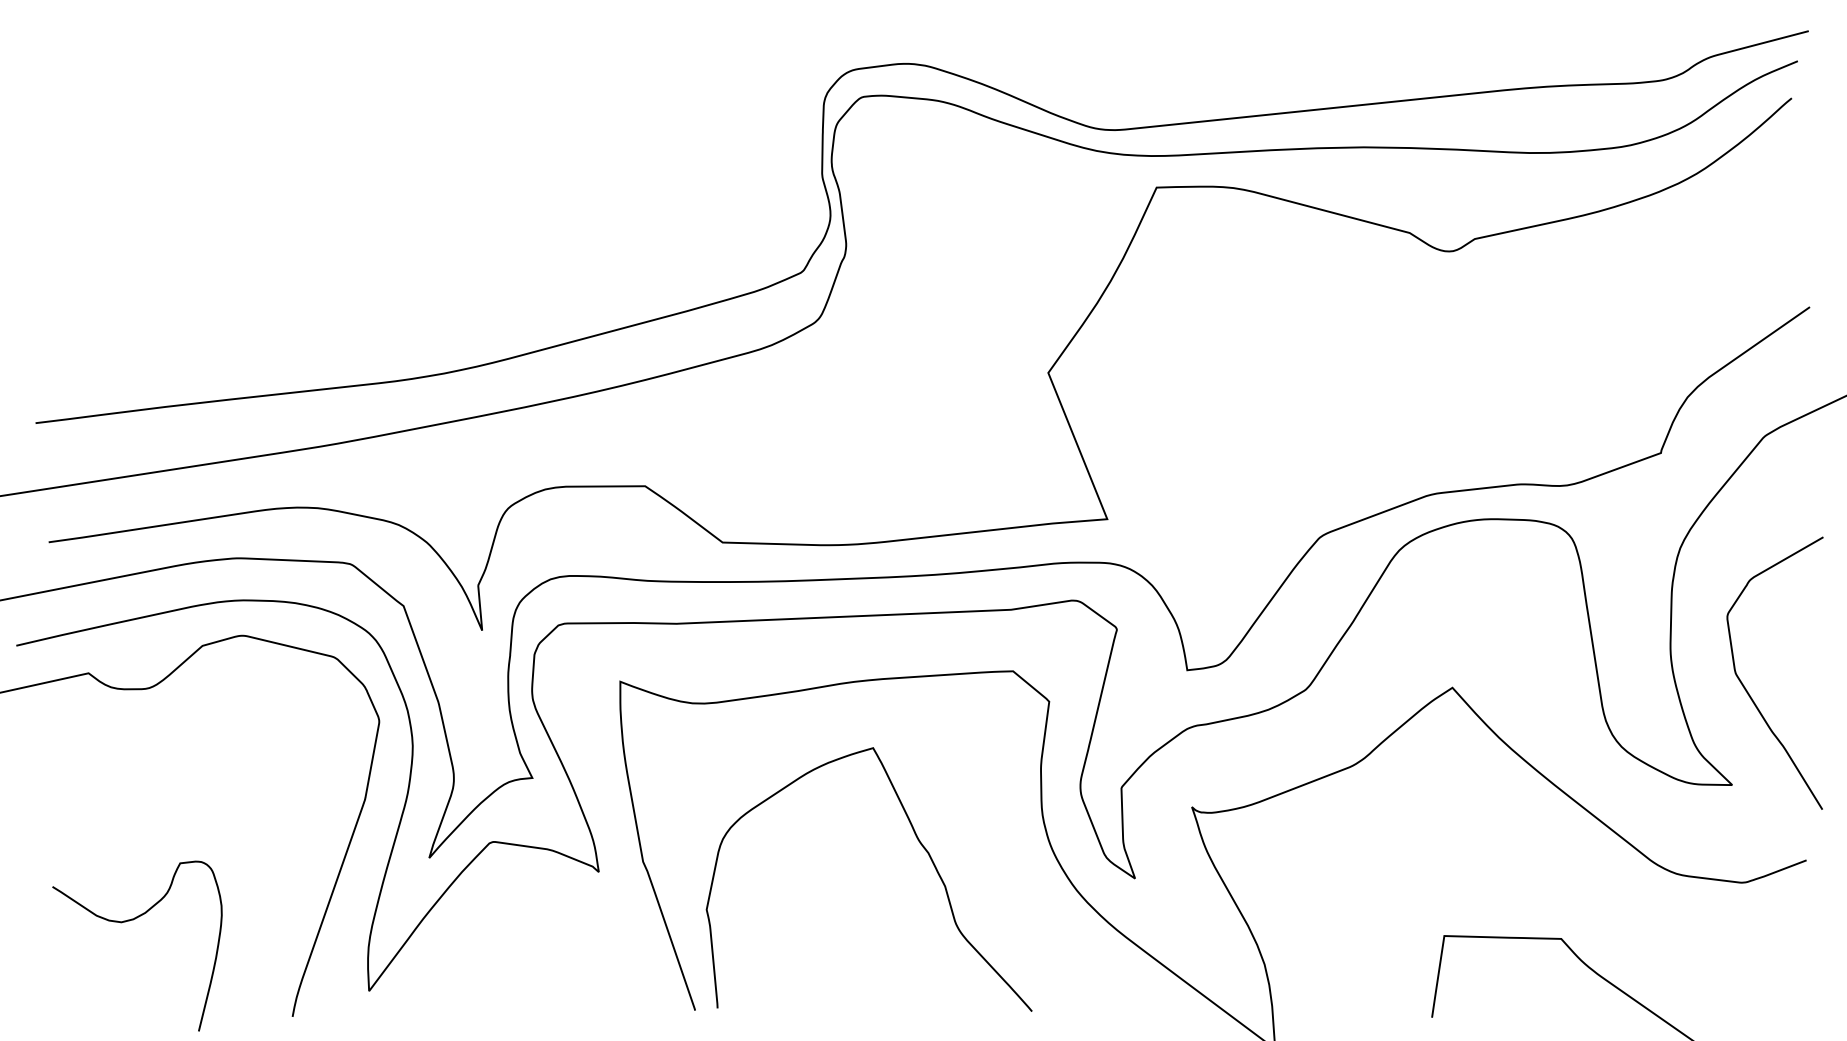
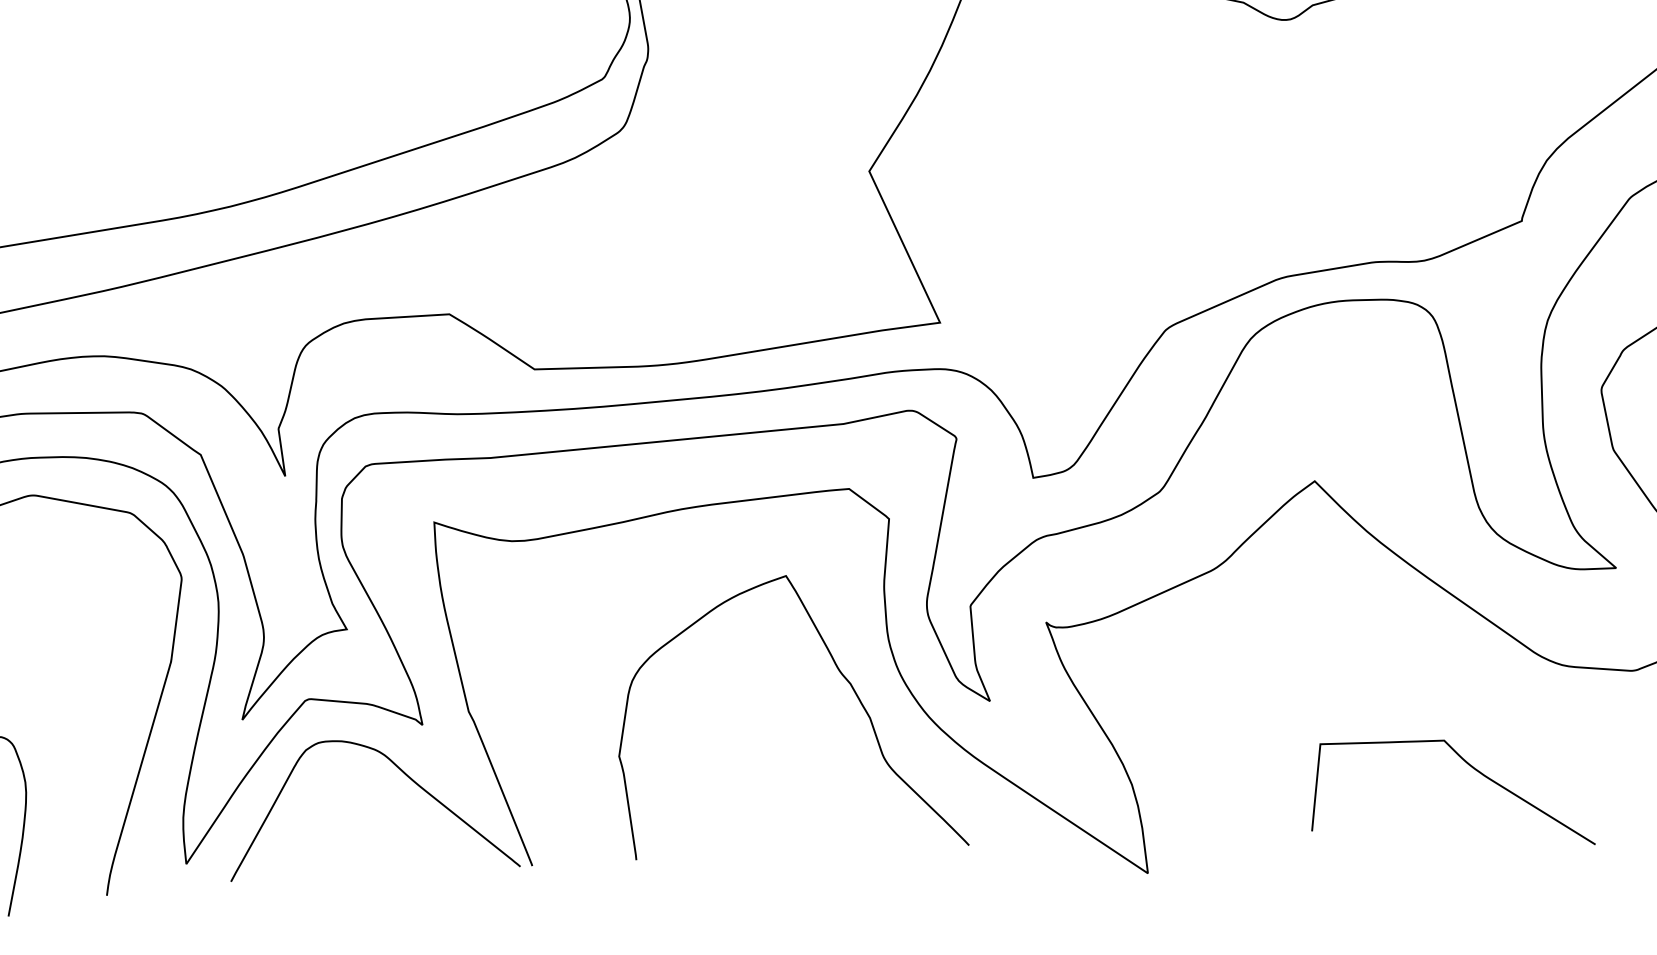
curve: (919, 843) -> (840, 674), moved
curve: (577, 915) -> (402, 772), added

